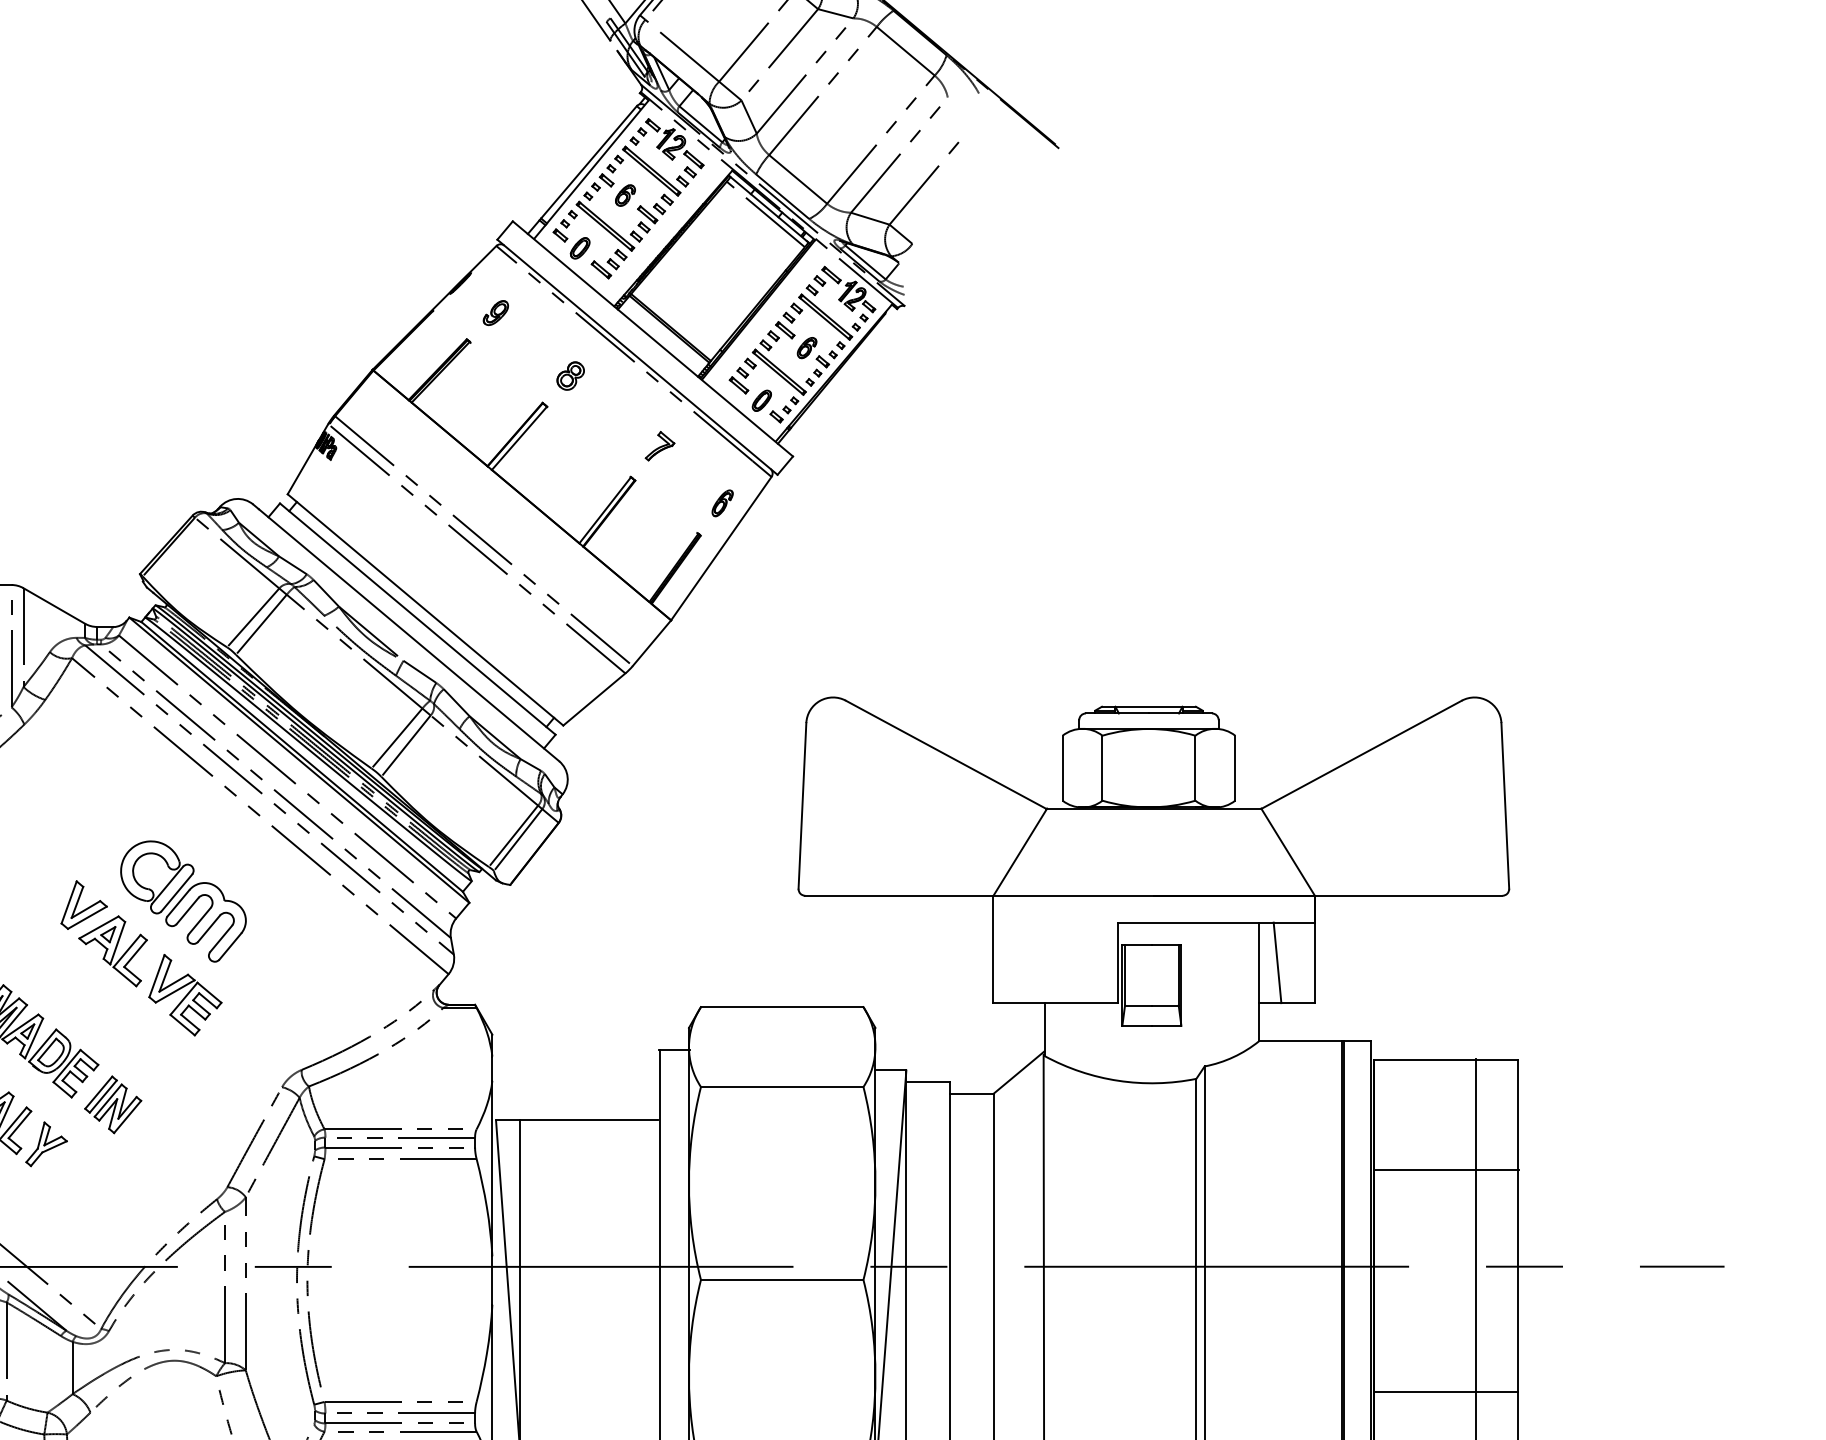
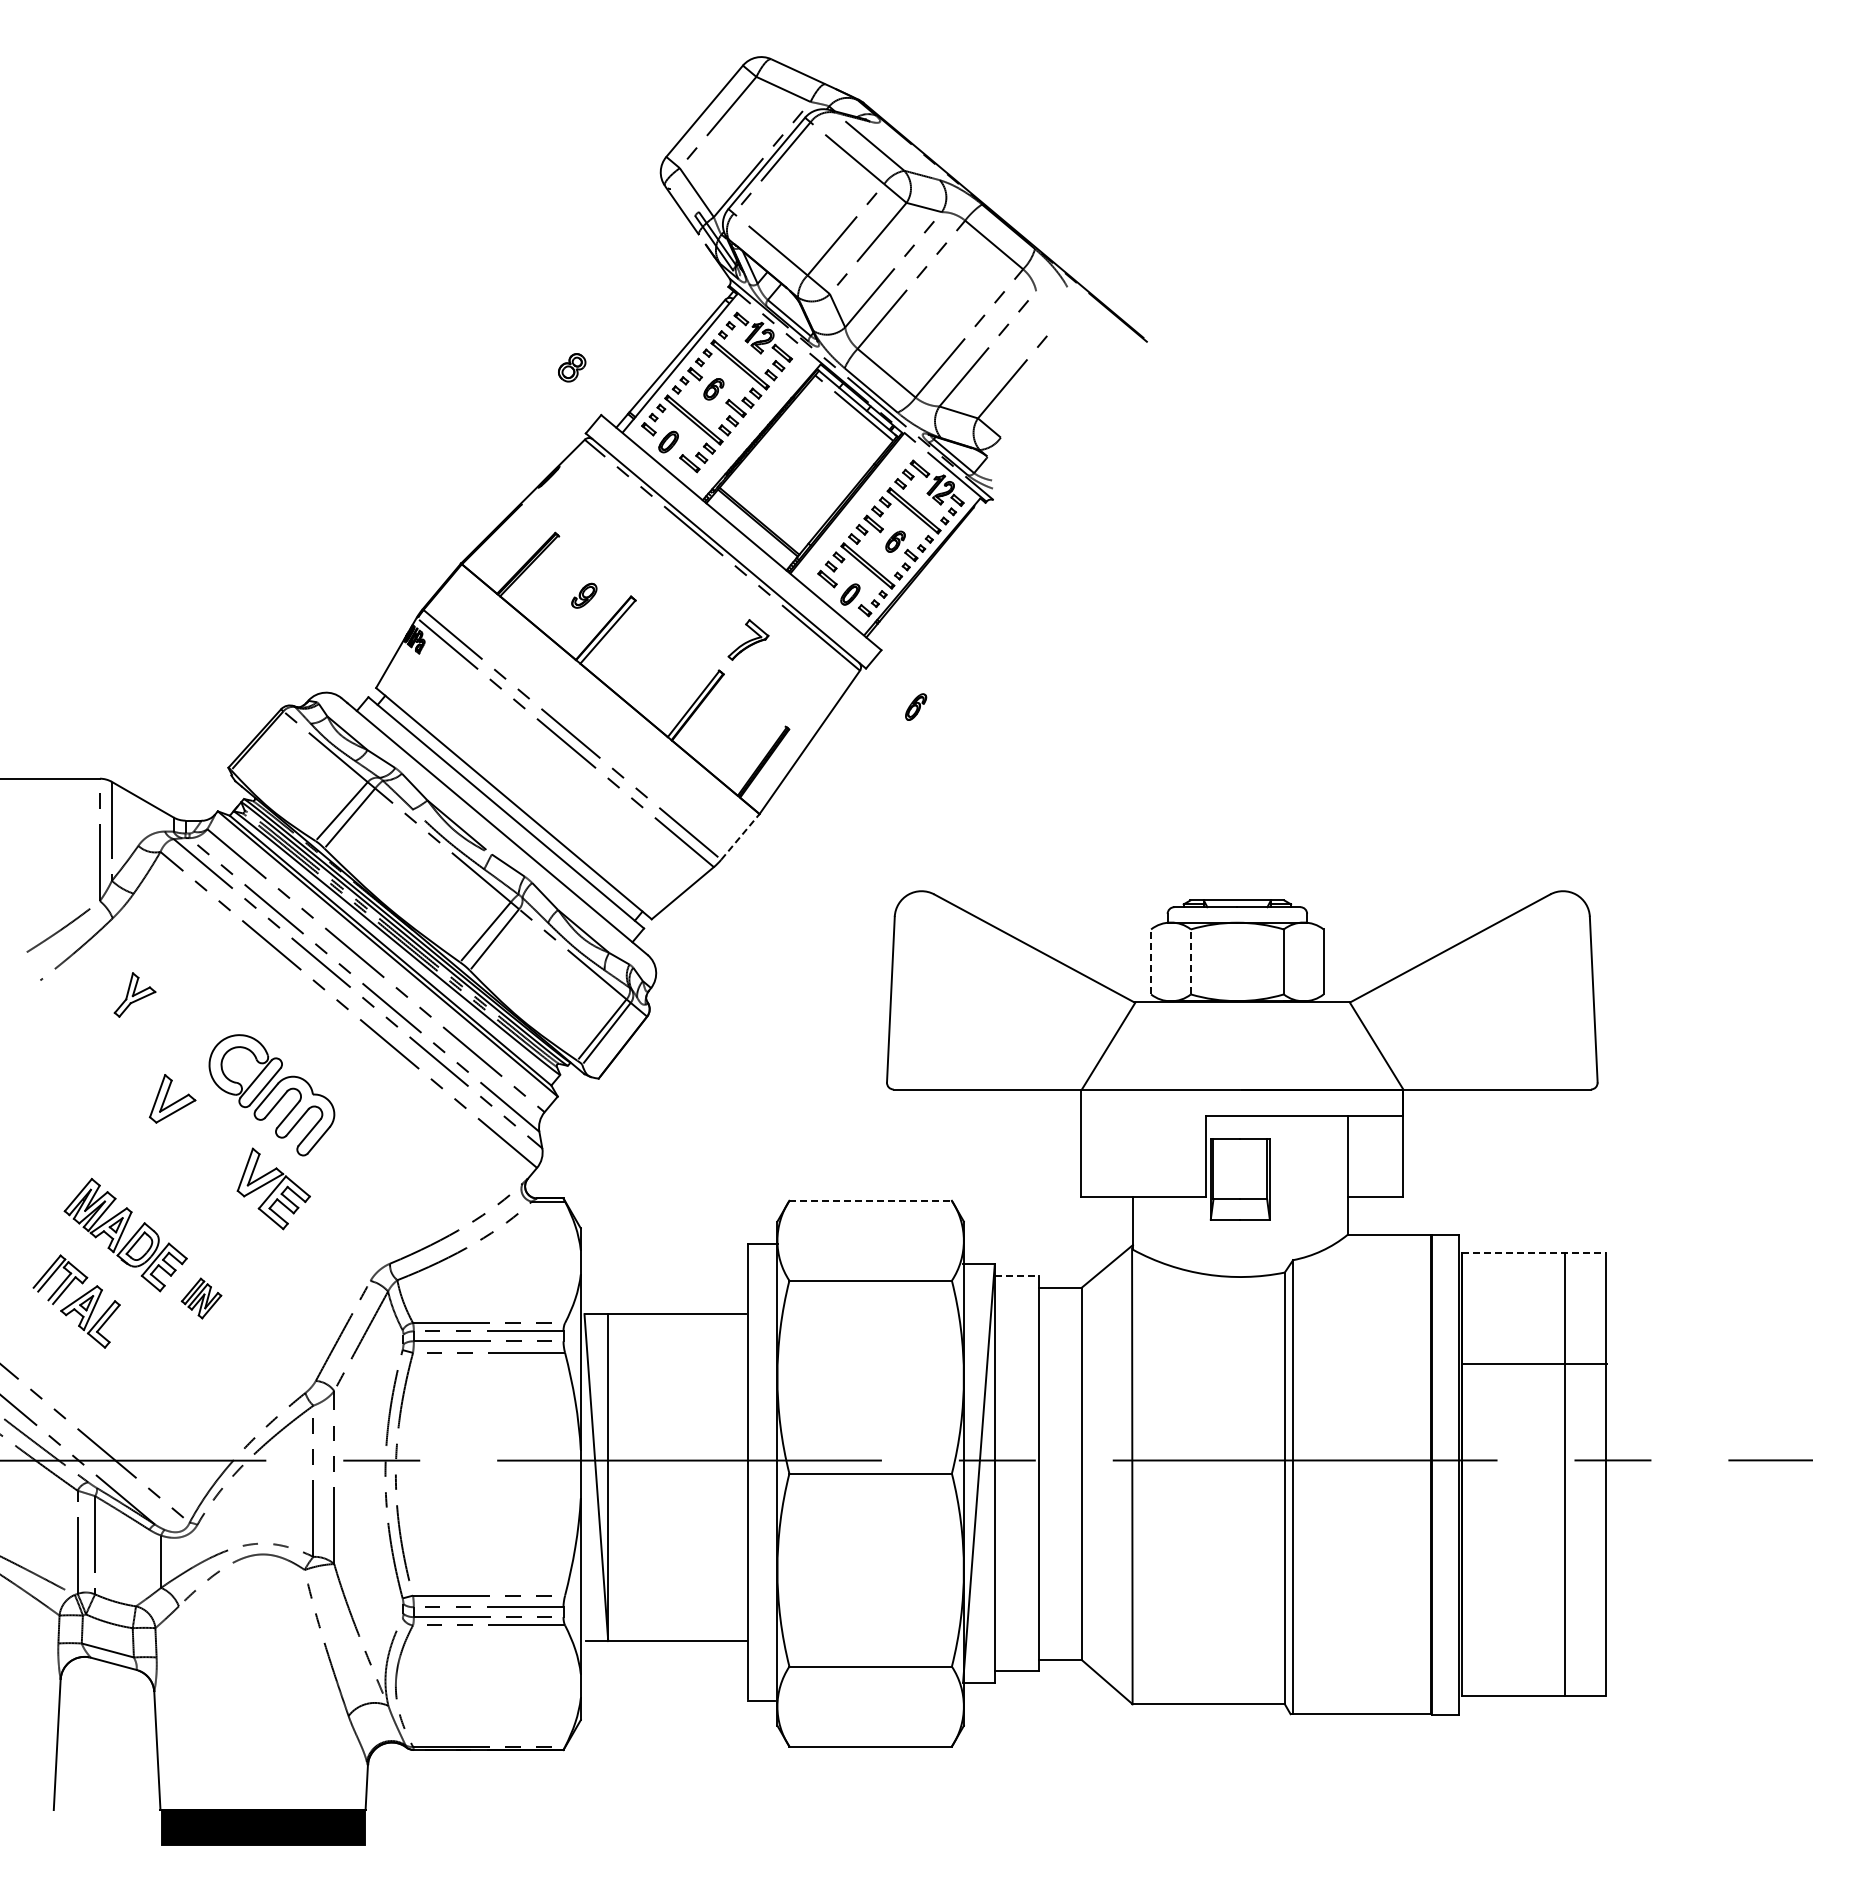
part: (496, 312) -> (584, 595), moved
part: (571, 375) -> (572, 367), moved
part: (660, 445) -> (748, 639), size x1.4
part: (723, 502) -> (916, 706), moved
line: (652, 642) -> (740, 836), solid -> dashed
line: (1063, 767) -> (1151, 961), solid -> dashed
line: (1102, 767) -> (1190, 961), solid -> dashed
part: (113, 951) -> (201, 1145), removed
line: (1277, 962) -> (1365, 1156), removed
line: (783, 1006) -> (871, 1200), solid -> dashed
line: (1446, 1059) -> (1534, 1253), solid -> dashed
line: (928, 1082) -> (1016, 1276), solid -> dashed
part: (113, 1104) -> (201, 1298), size x0.7
part: (46, 1143) -> (134, 994), moved
line: (1446, 1391) -> (1534, 1585), removed

